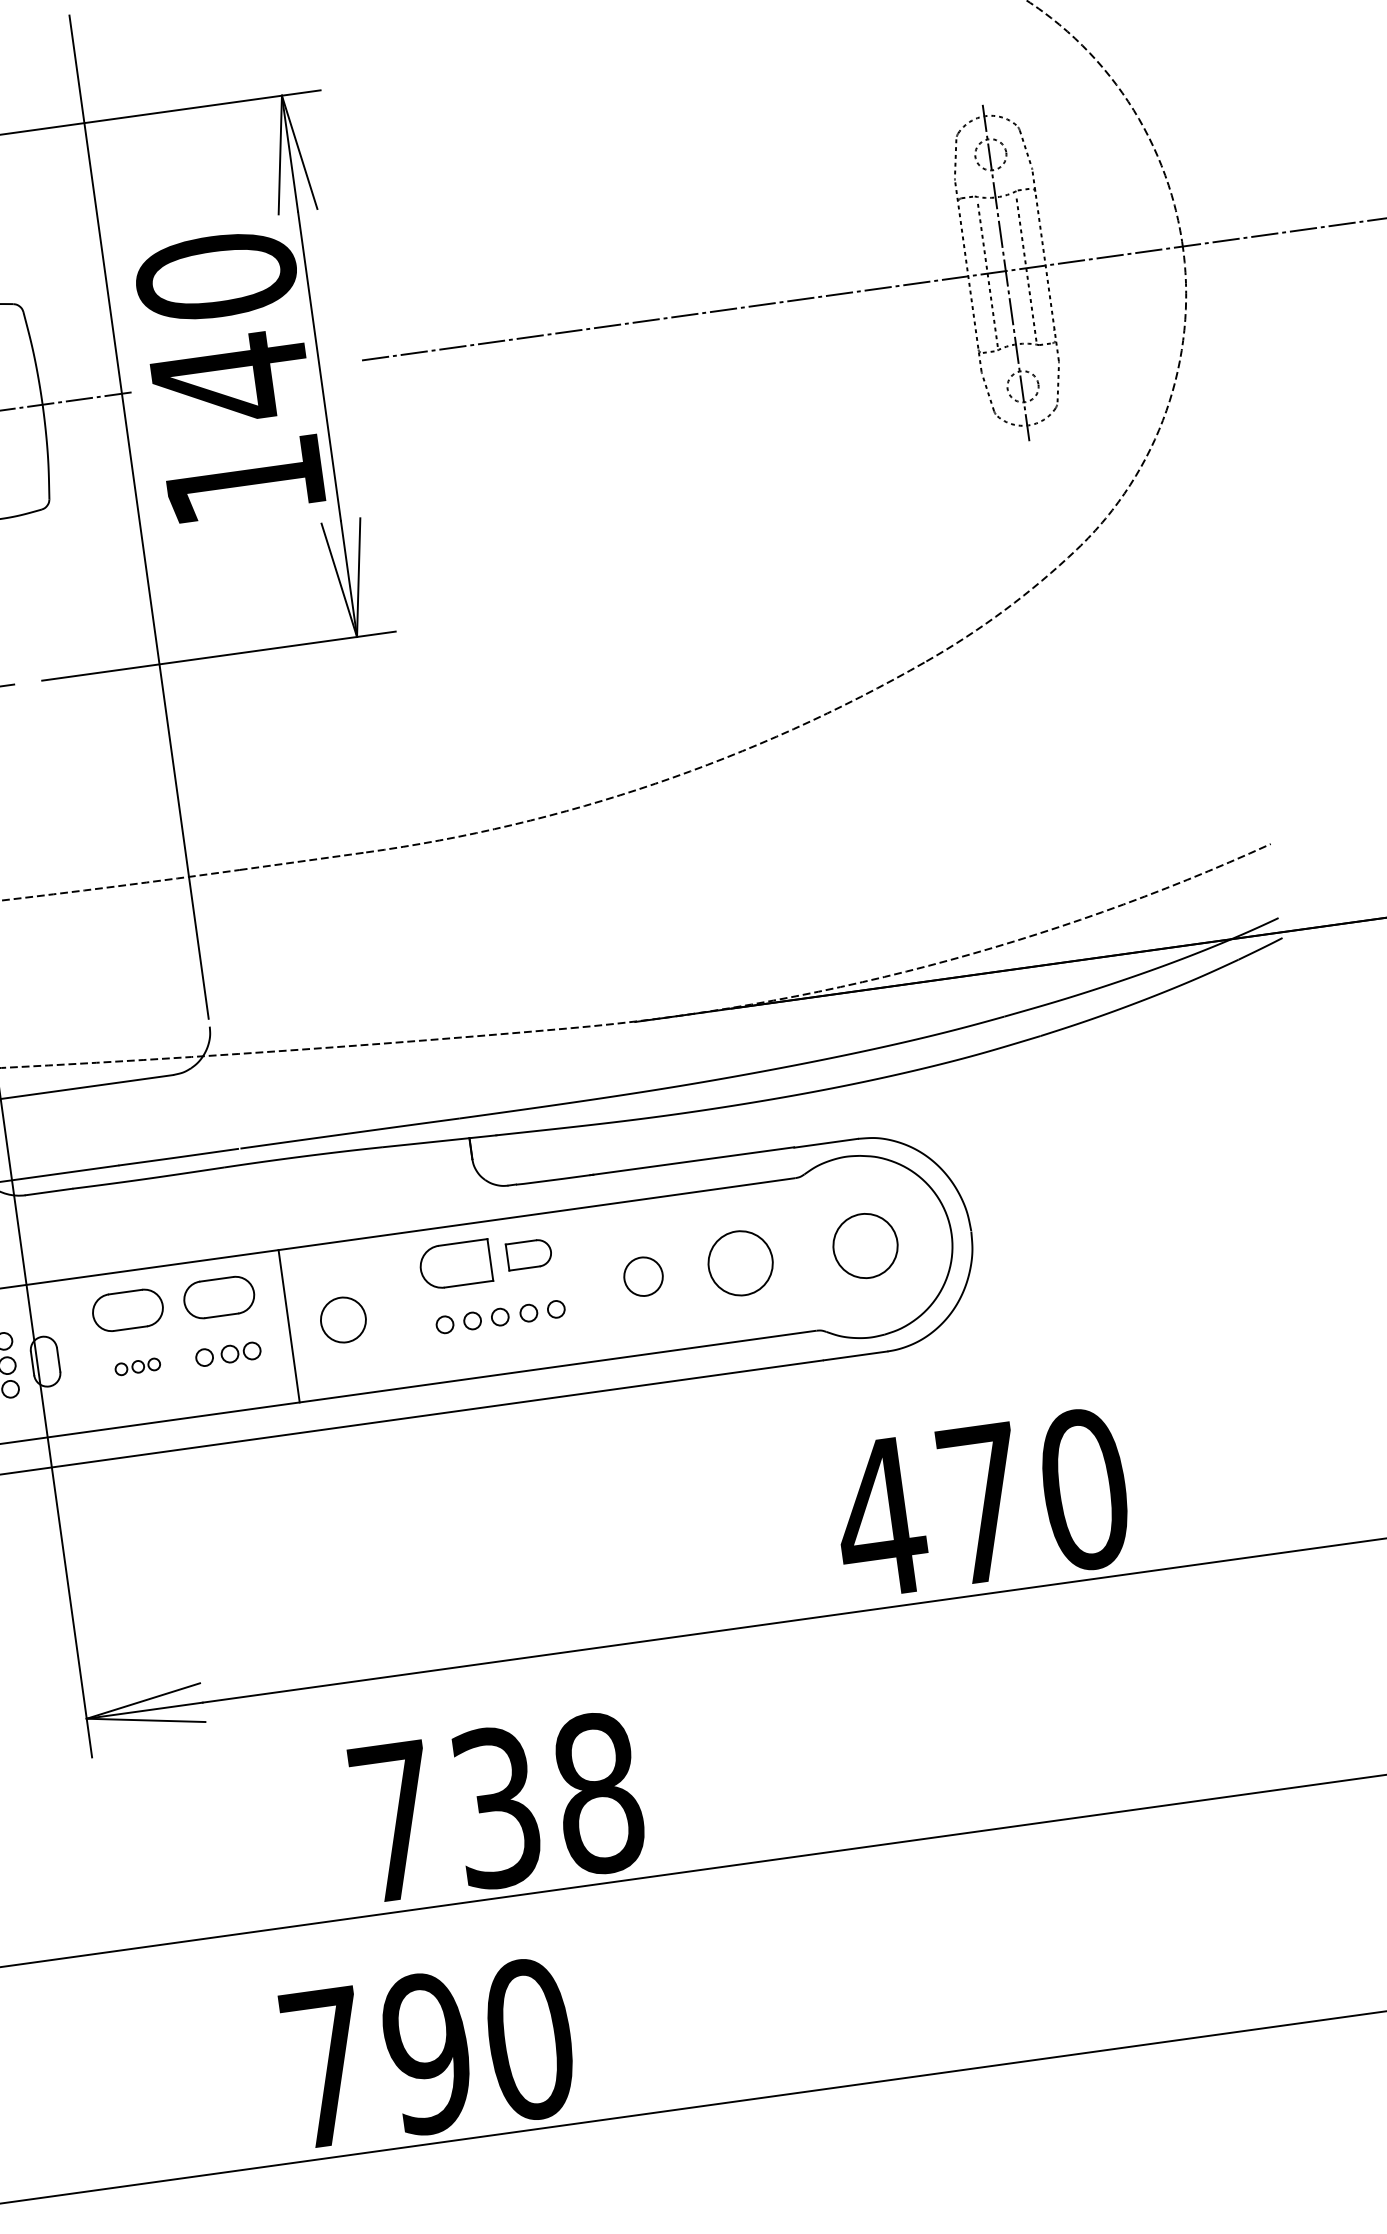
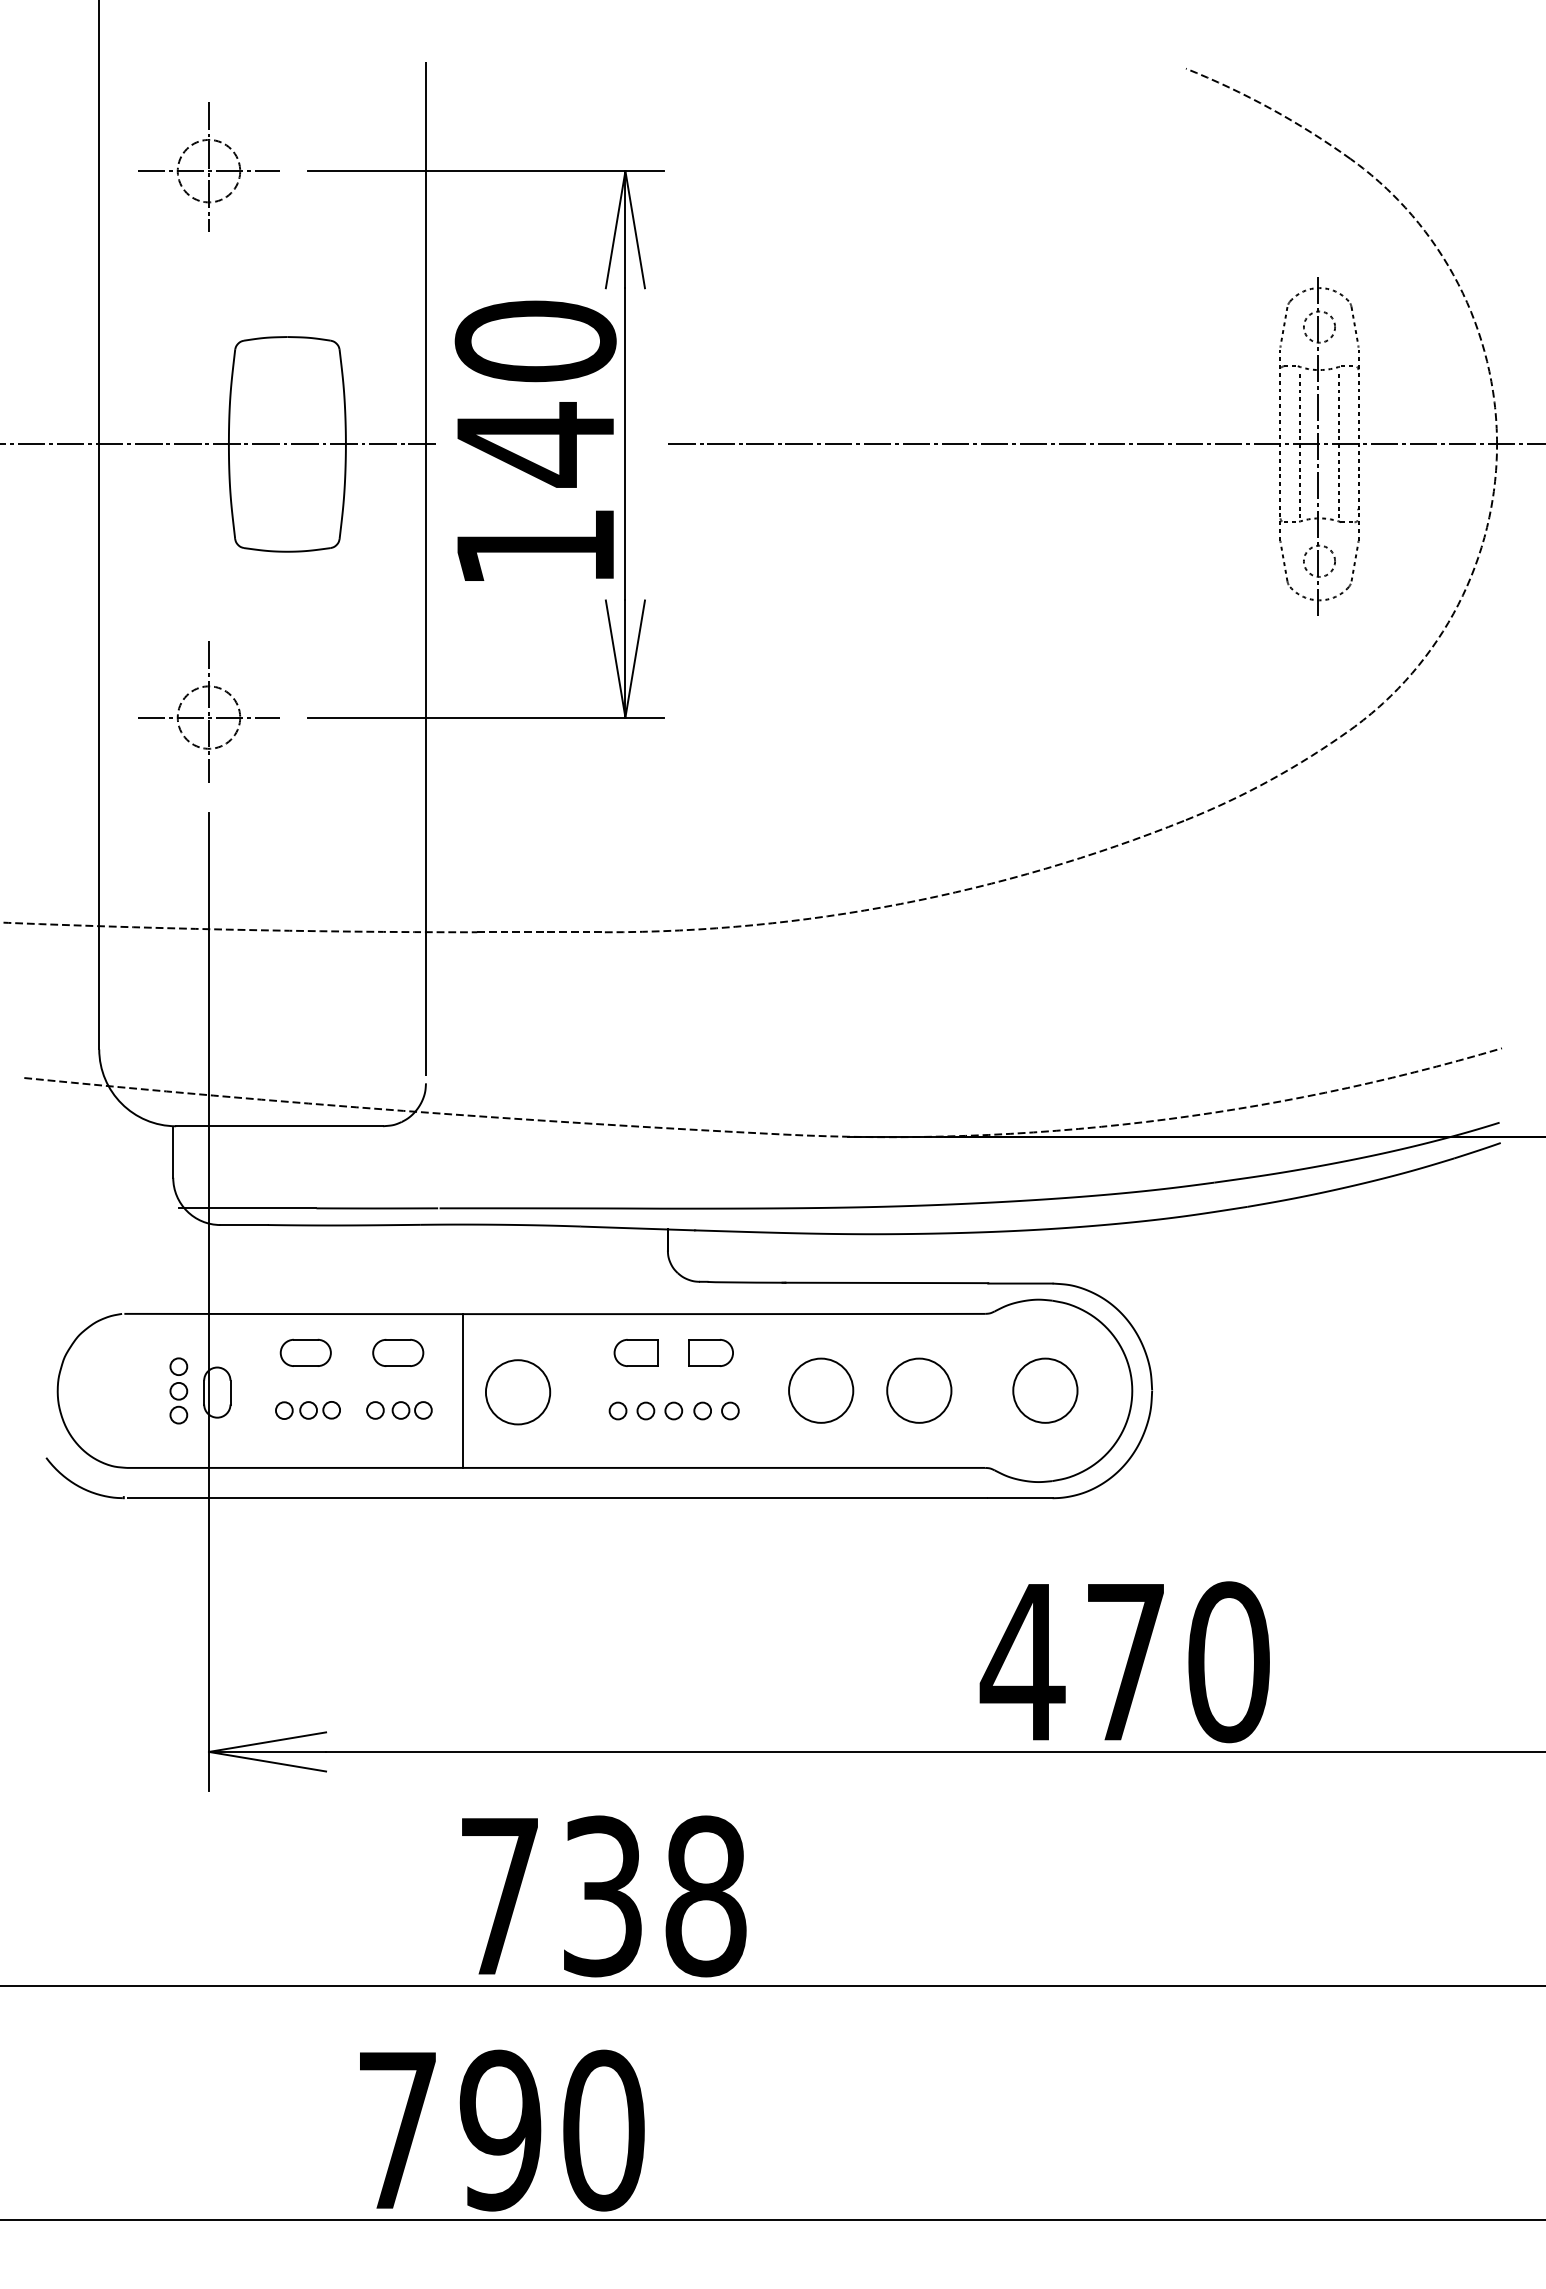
part: (454, 1264) -> (635, 1352), size x0.62
circle: (643, 1276) -> (821, 1390), size x1.67
part: (219, 1297) -> (398, 1352), size x0.71
part: (127, 1309) -> (305, 1352), size x0.71
circle: (342, 1320) -> (517, 1392), size x1.43
part: (137, 1366) -> (307, 1410), size x1.43

